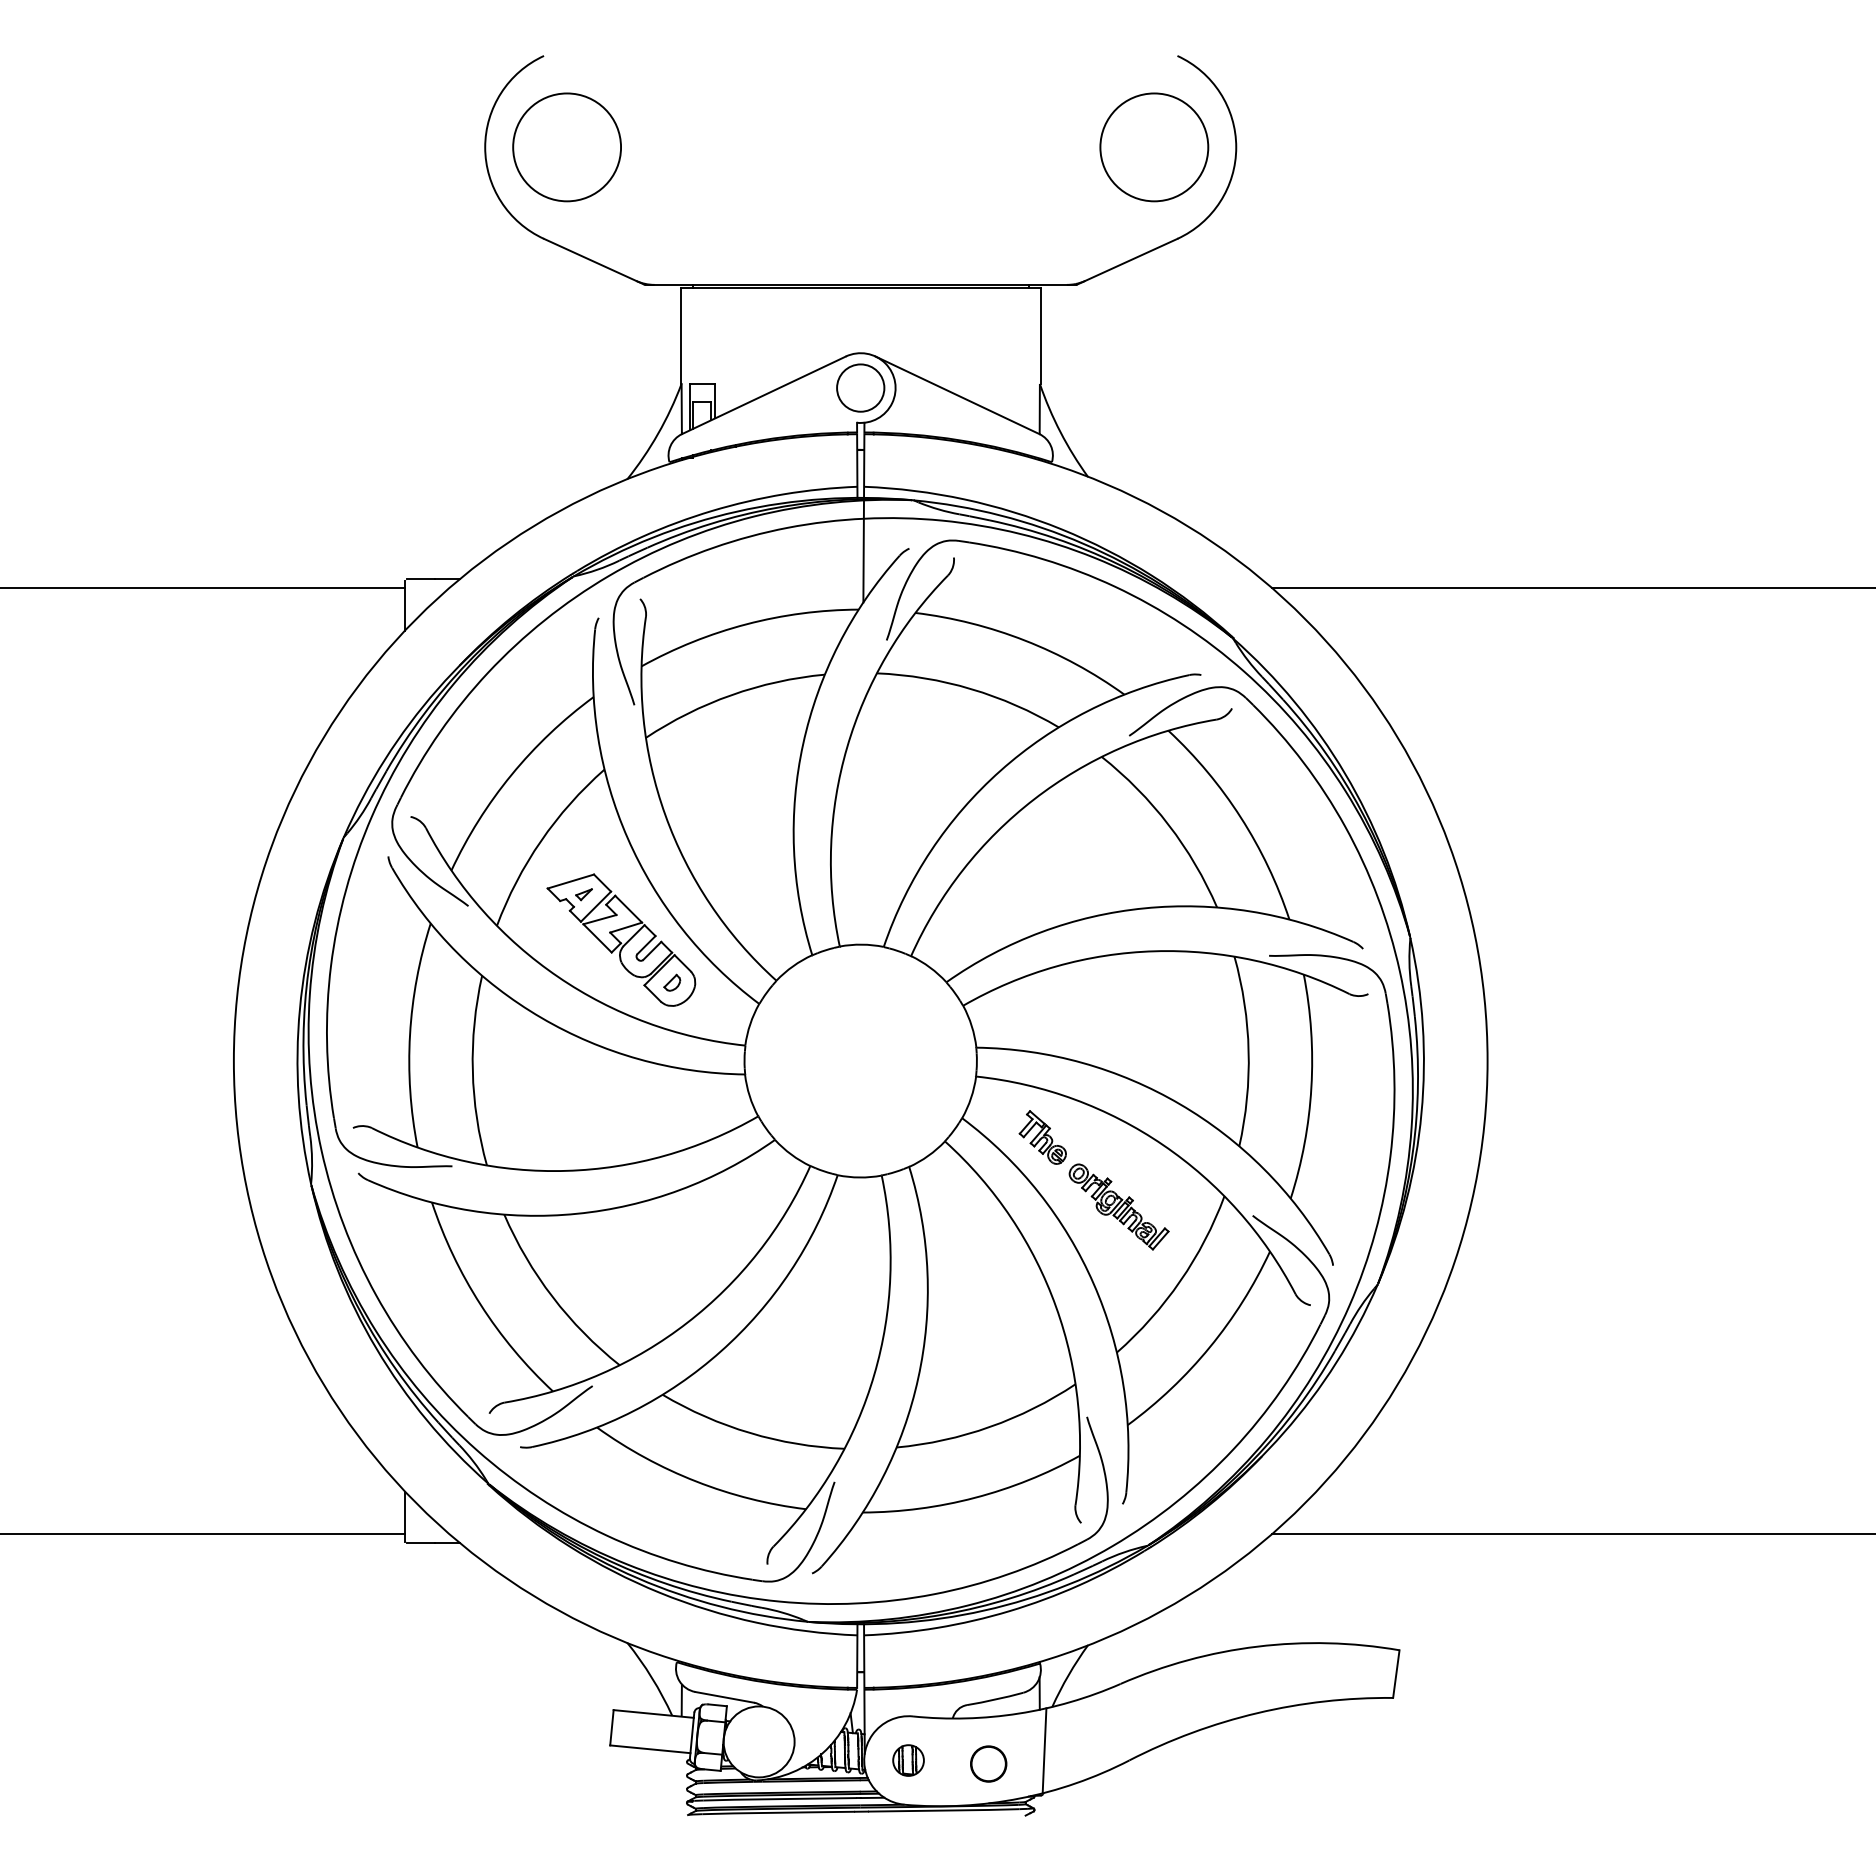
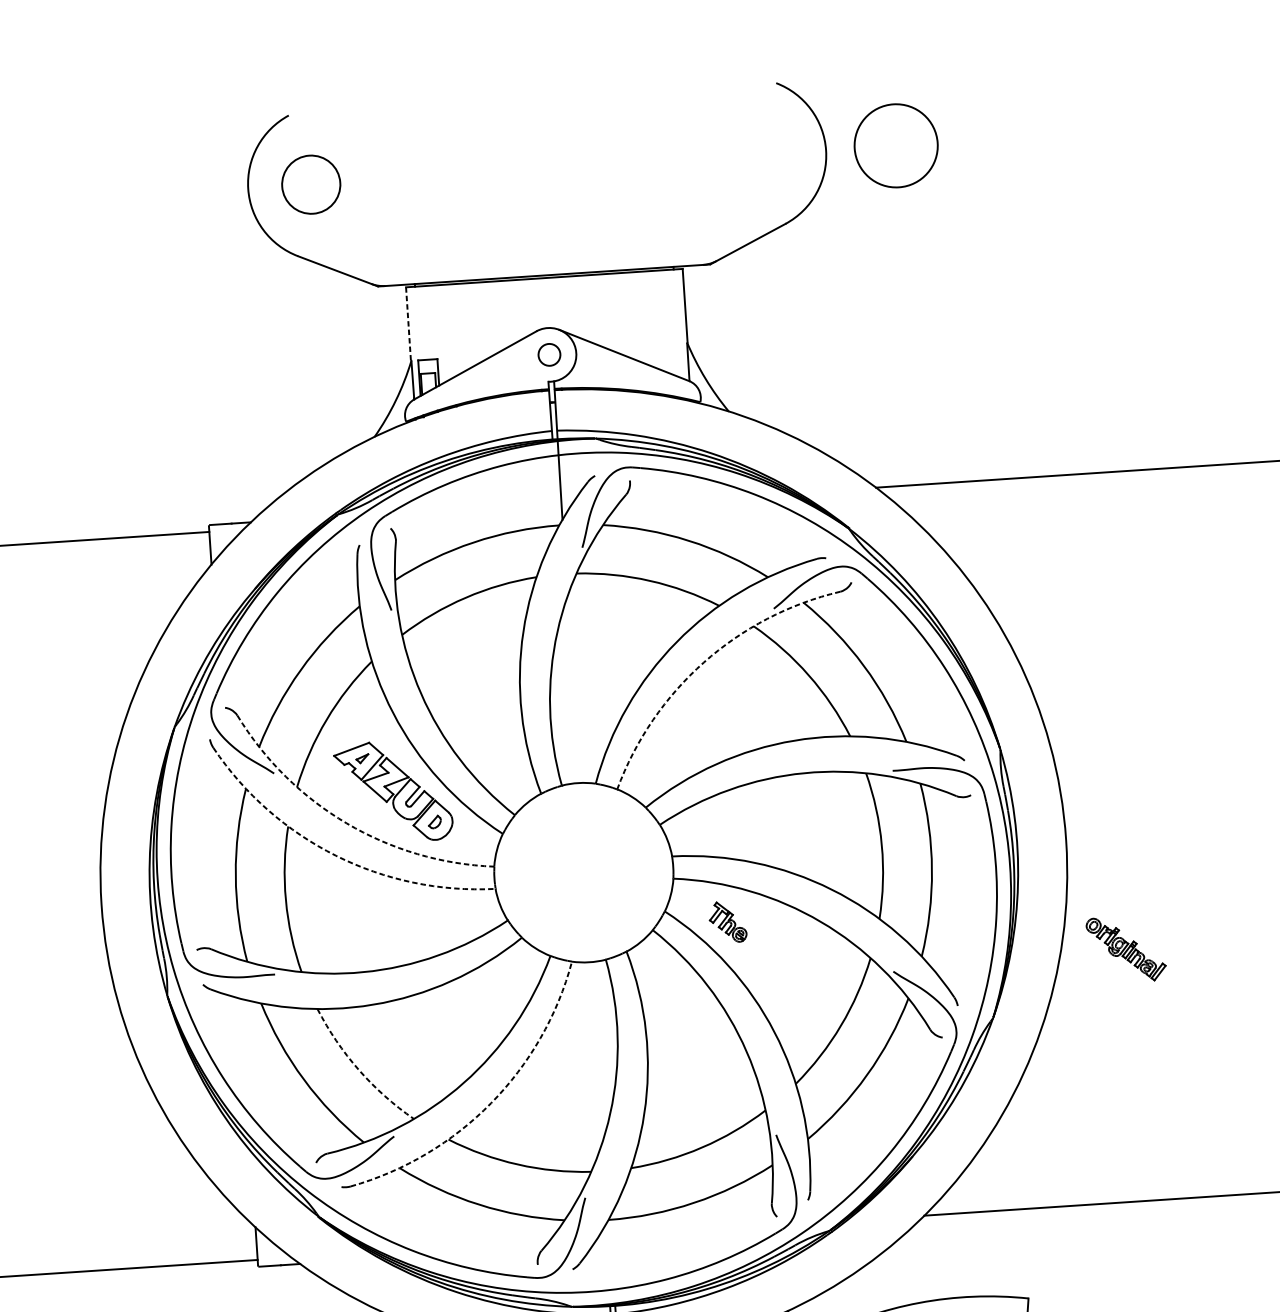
circle: (567, 147) -> (311, 184), size x0.7
circle: (1154, 147) -> (896, 145), moved
line: (680, 336) -> (408, 324), solid -> dashed
circle: (860, 387) -> (549, 354), size x0.6
arc: (1034, 799) -> (704, 662), solid -> dashed
arc: (558, 977) -> (347, 823), solid -> dashed
arc: (541, 1017) -> (336, 855), solid -> dashed
part: (1118, 1206) -> (1125, 949), moved
arc: (552, 1297) -> (358, 1070), solid -> dashed
arc: (720, 1351) -> (490, 1103), solid -> dashed

